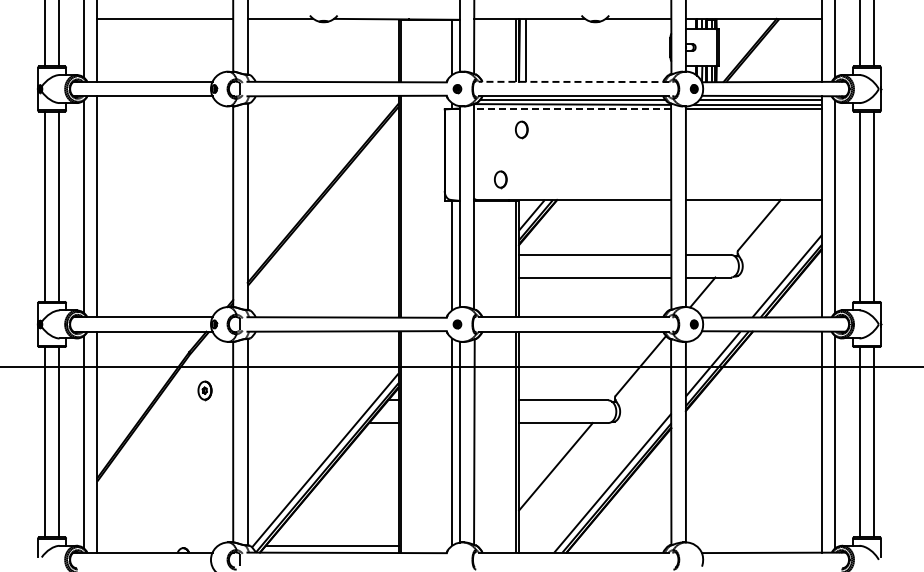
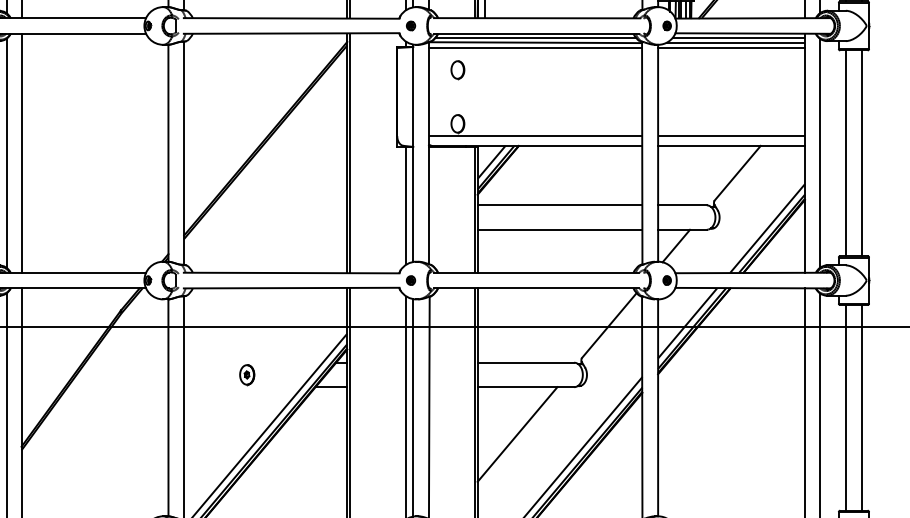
line: (573, 81) -> (536, 17), dashed -> solid
line: (572, 109) -> (535, 48), dashed -> solid
part: (521, 129) -> (457, 69), moved
line: (572, 190) -> (535, 135), added
line: (753, 190) -> (731, 135), added
part: (204, 390) -> (246, 374), moved

